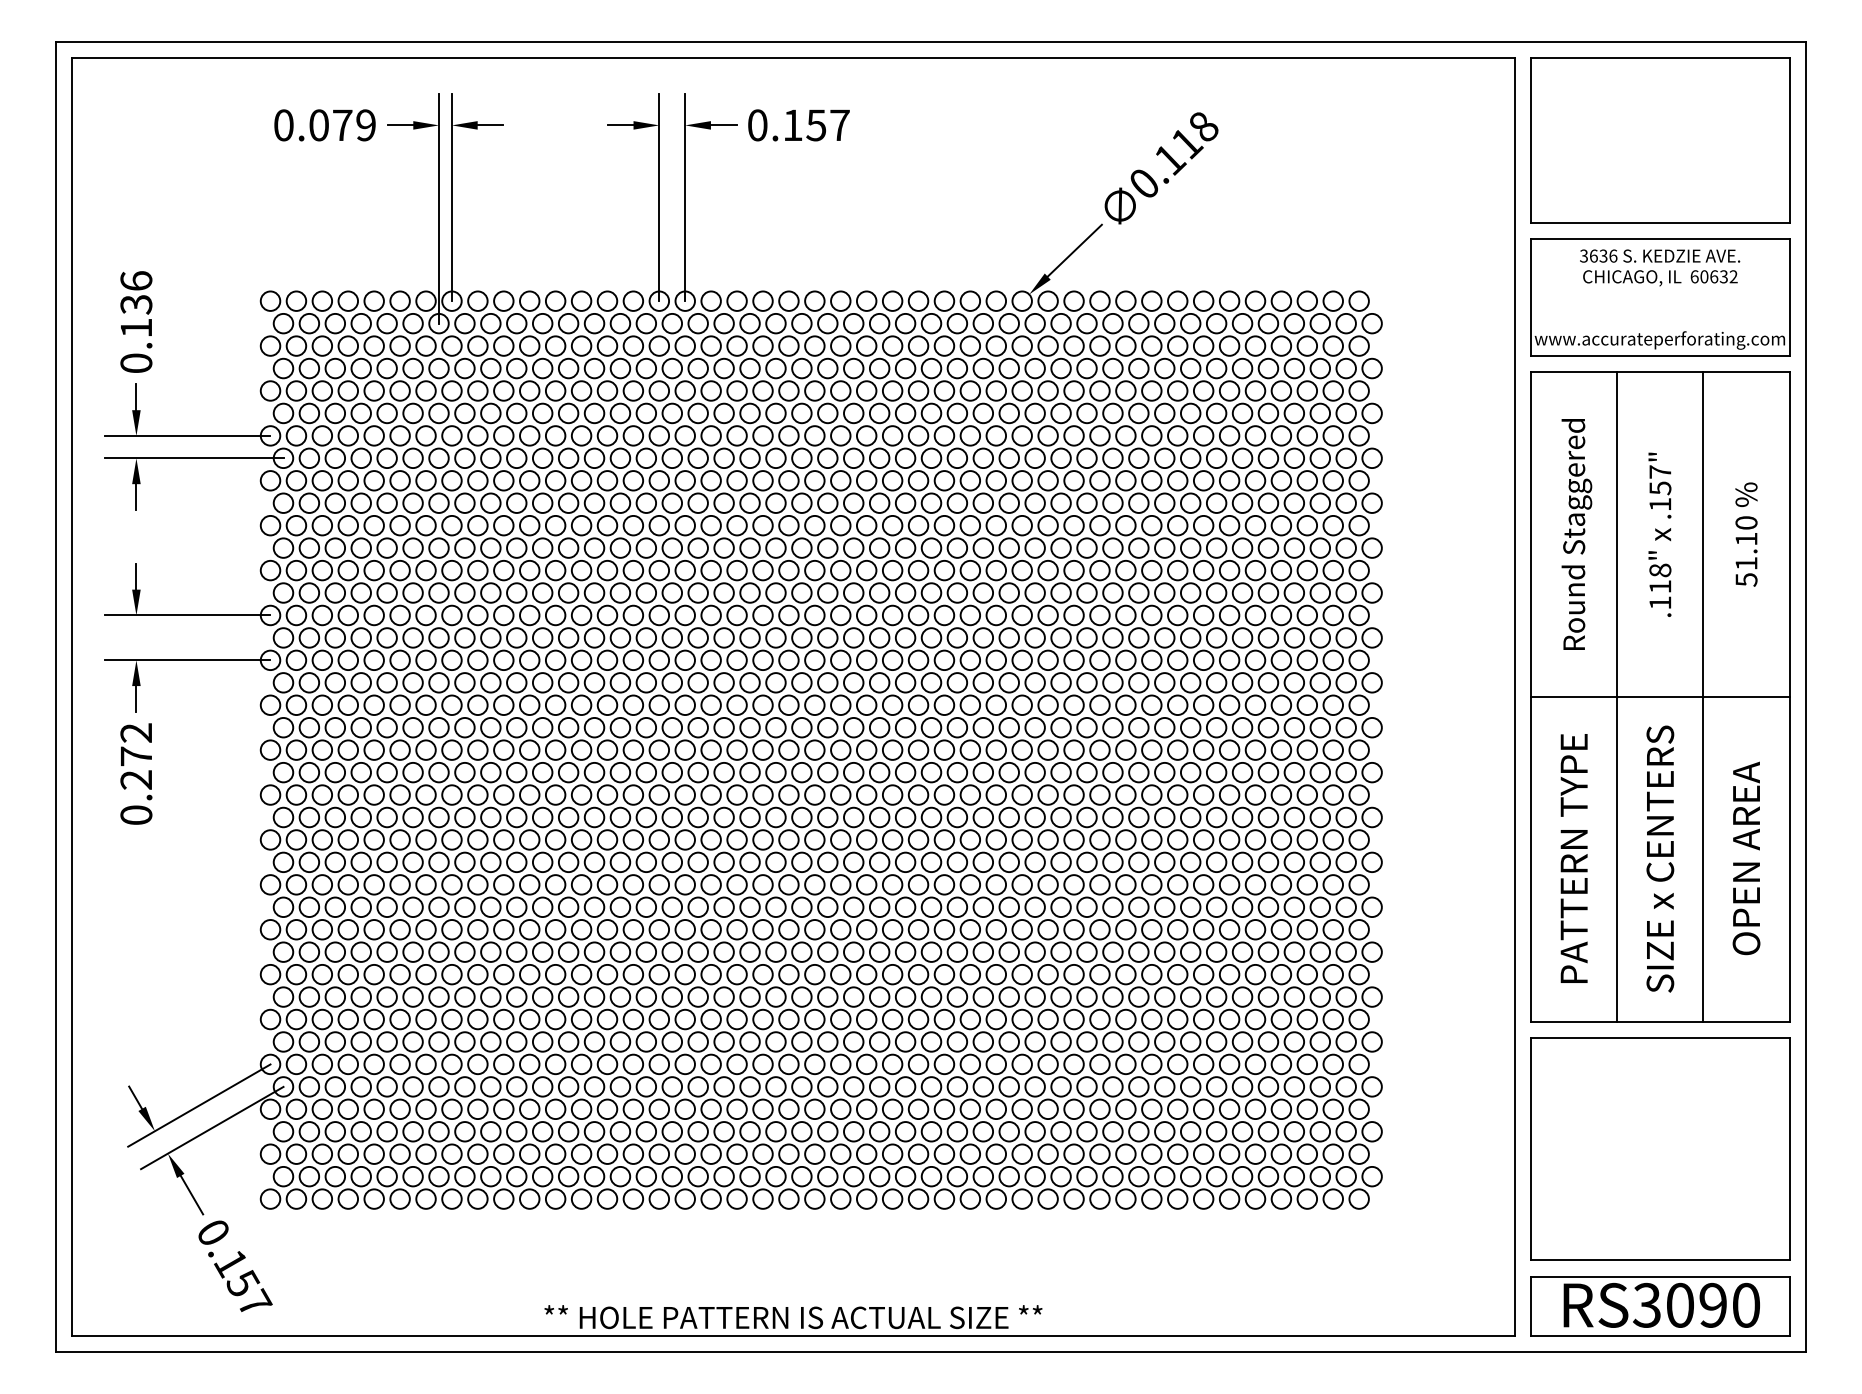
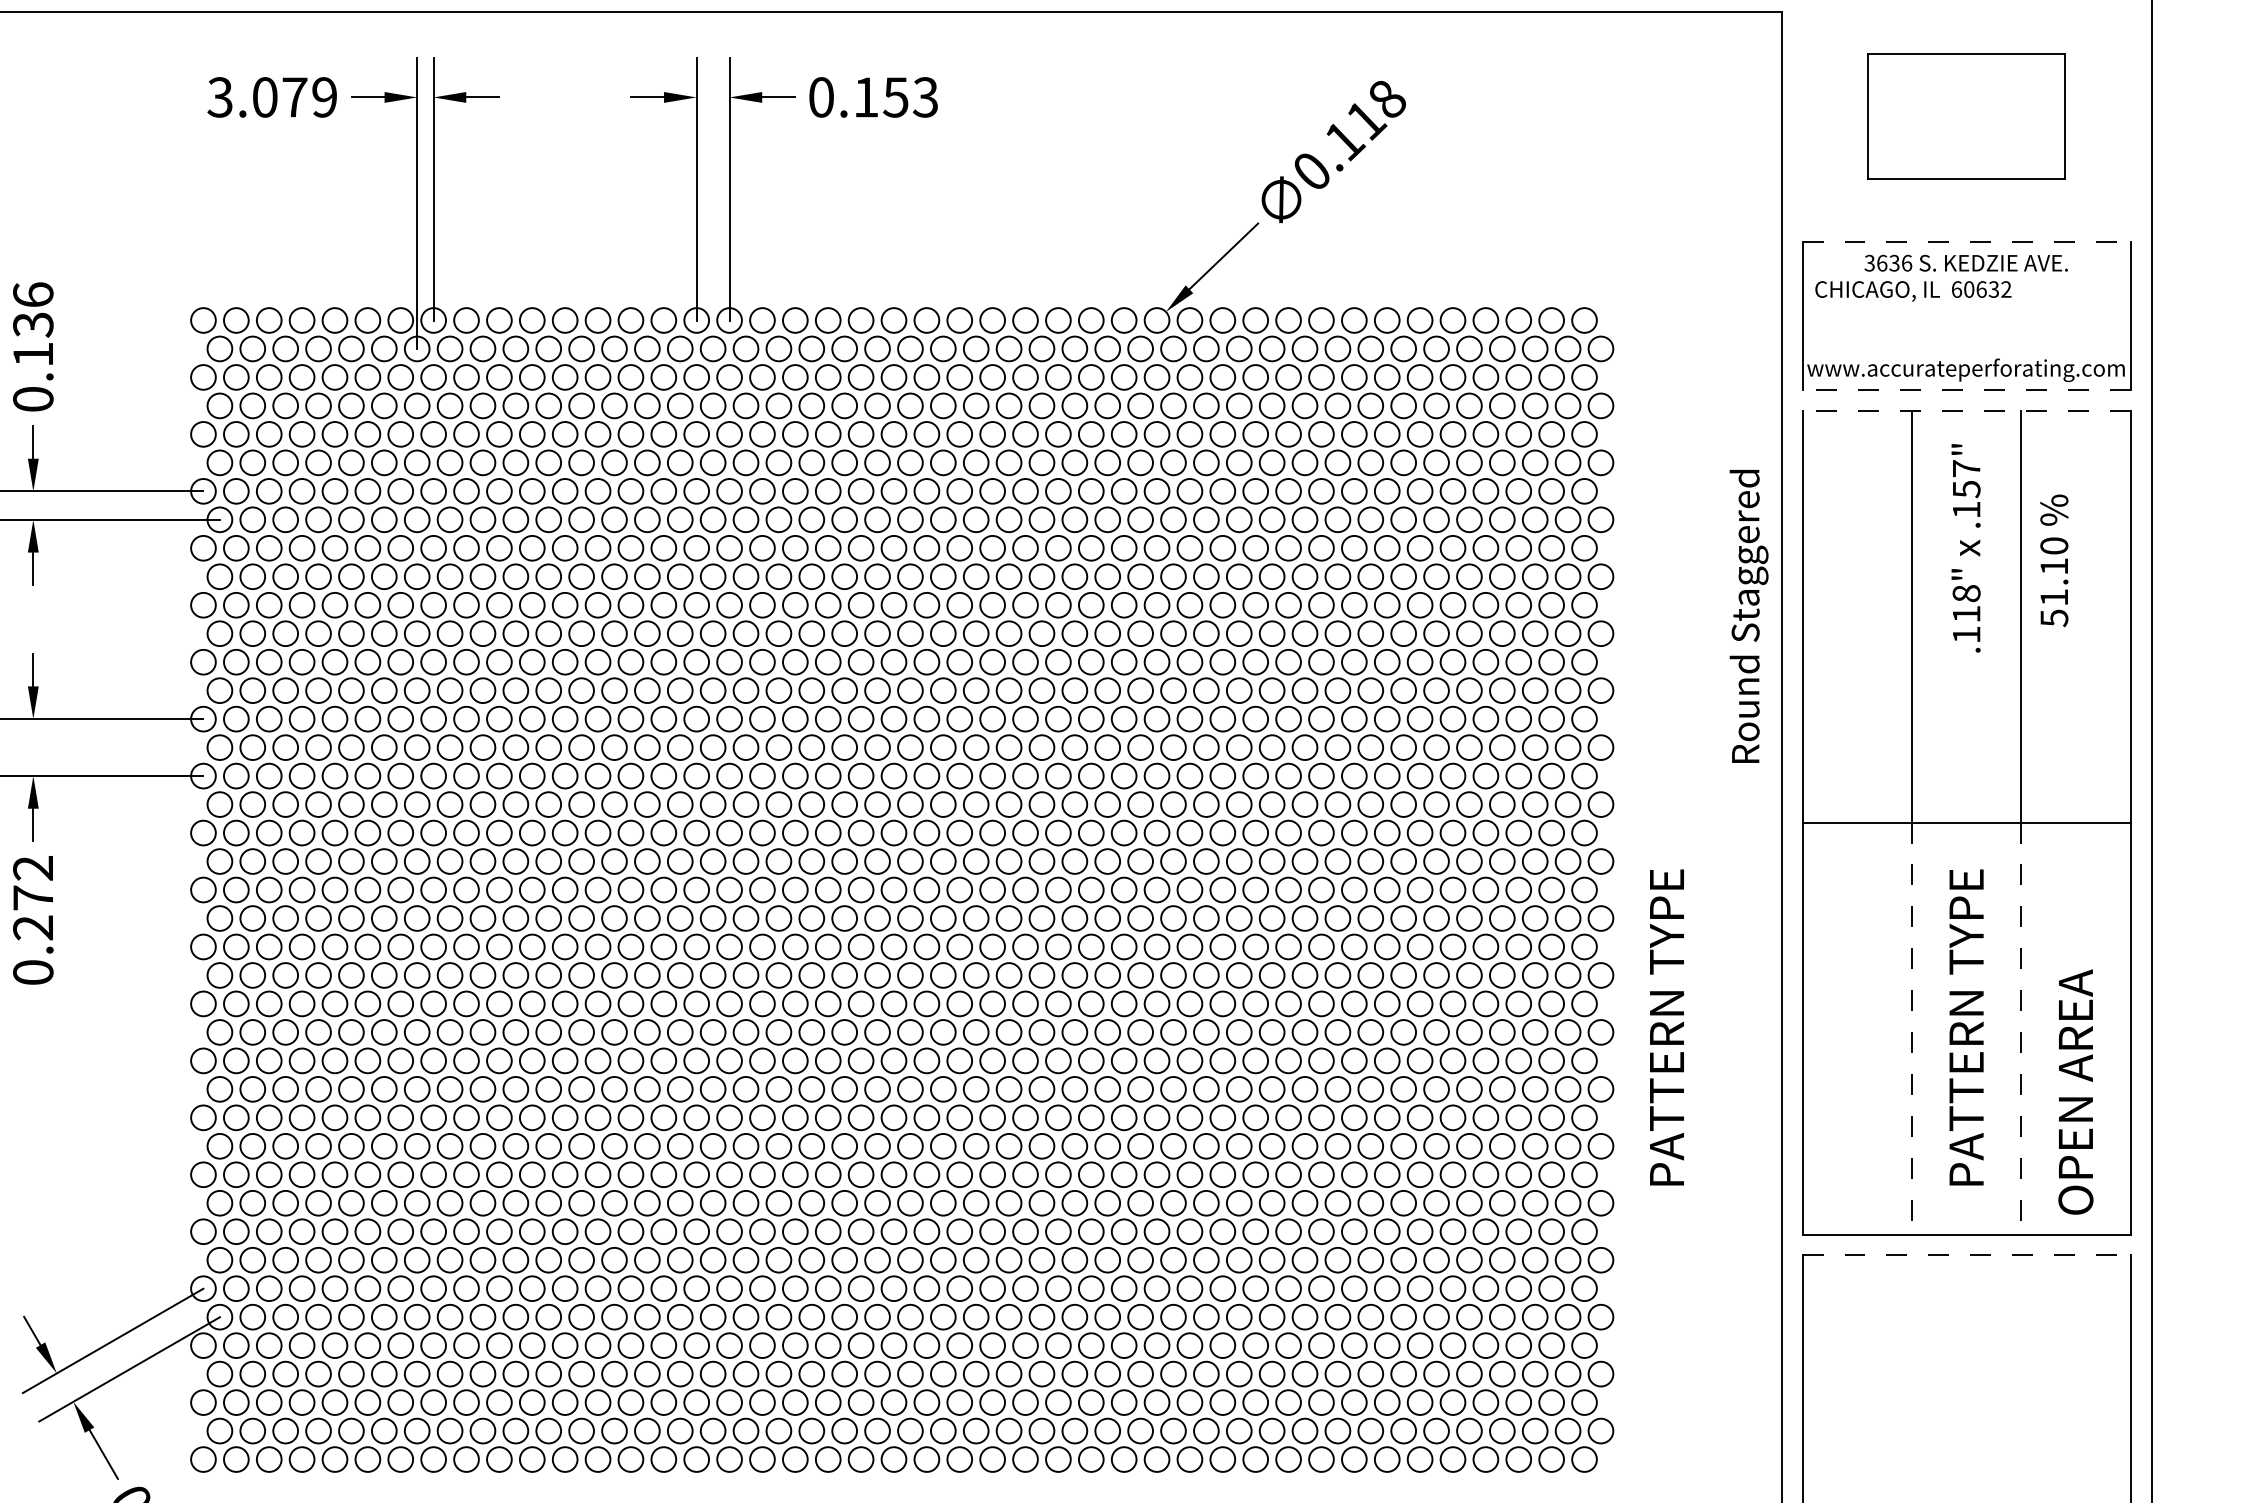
text: (283, 125) -> (219, 97), 0.079 -> 3.079
text: (839, 125) -> (925, 97), 0.157 -> 0.153
part: (1660, 140) -> (1966, 116), size x0.6
line: (1660, 239) -> (1966, 242), solid -> dashed
text: (1660, 278) -> (1913, 291), moved
line: (1659, 355) -> (1965, 389), solid -> dashed
line: (1659, 372) -> (1965, 410), solid -> dashed
text: (1576, 534) -> (1748, 616), moved
text: (1659, 534) -> (1965, 547), moved
text: (1746, 534) -> (2054, 560), moved
text: (1573, 858) -> (1666, 1027), moved
text: (1660, 858) -> (1966, 1027), SIZE x CENTERS -> PATTERN TYPE
text: (1746, 858) -> (2075, 1092), moved
line: (1617, 859) -> (1912, 1028), solid -> dashed
line: (1703, 859) -> (2021, 1028), solid -> dashed
line: (1660, 1038) -> (1966, 1255), solid -> dashed

